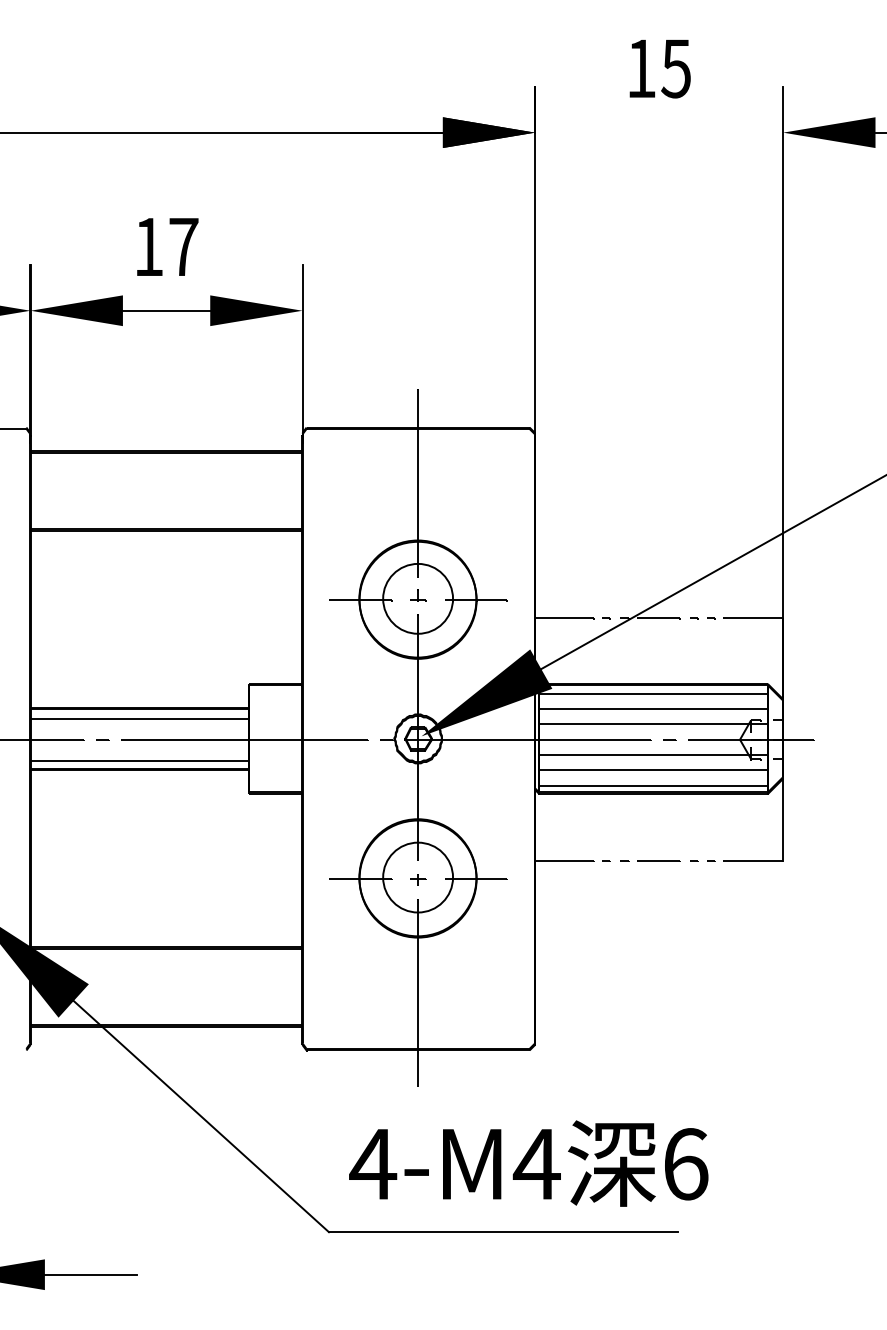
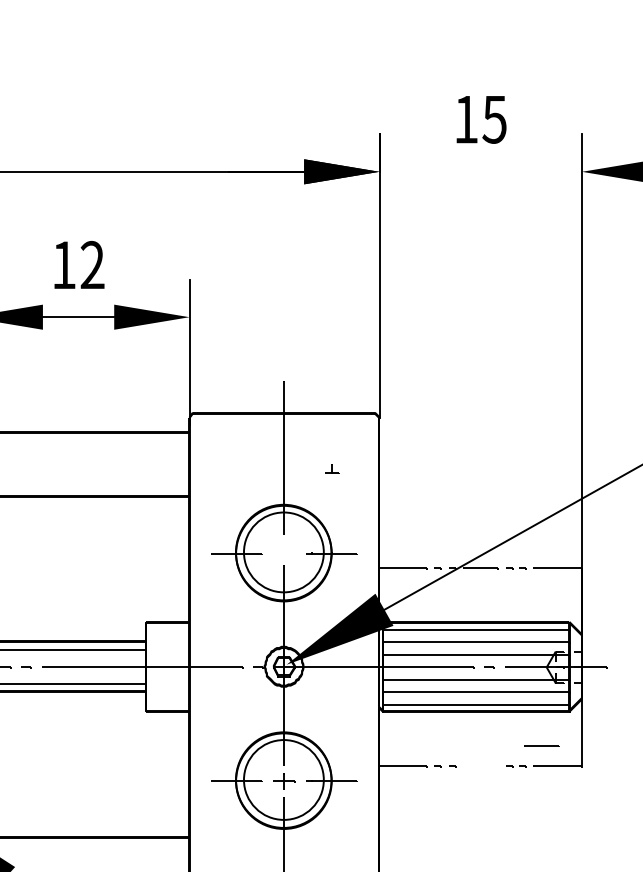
text: (183, 246) -> (92, 264), 17 -> 12
part: (418, 595) -> (332, 468), moved
circle: (418, 598) -> (284, 552), size x1.4
line: (658, 860) -> (541, 745), moved
circle: (418, 877) -> (284, 779), size x1.4
part: (418, 879) -> (284, 781), size x1.6

